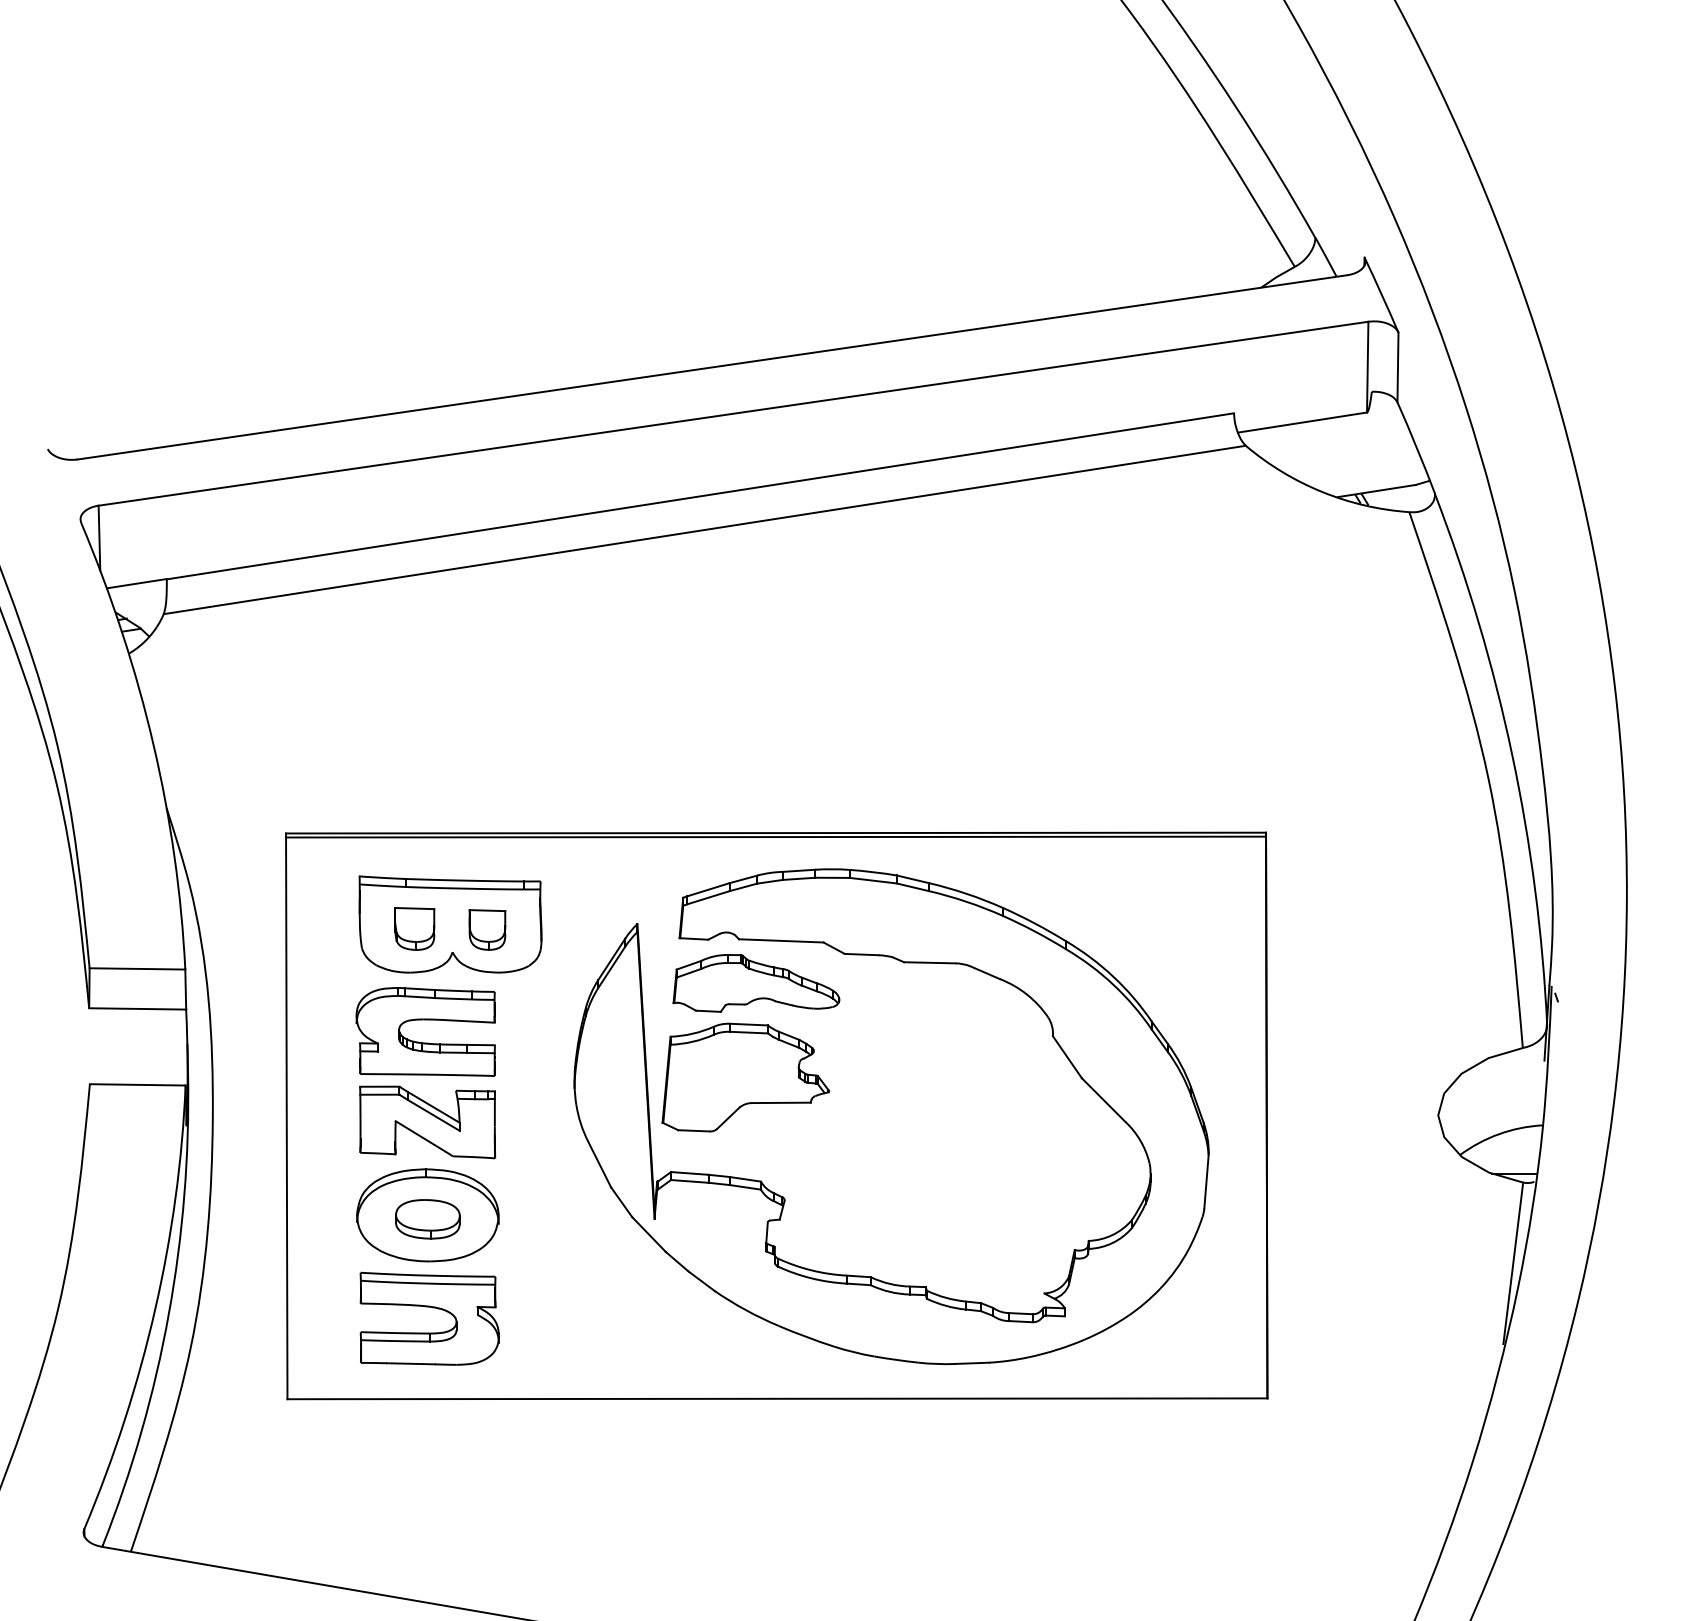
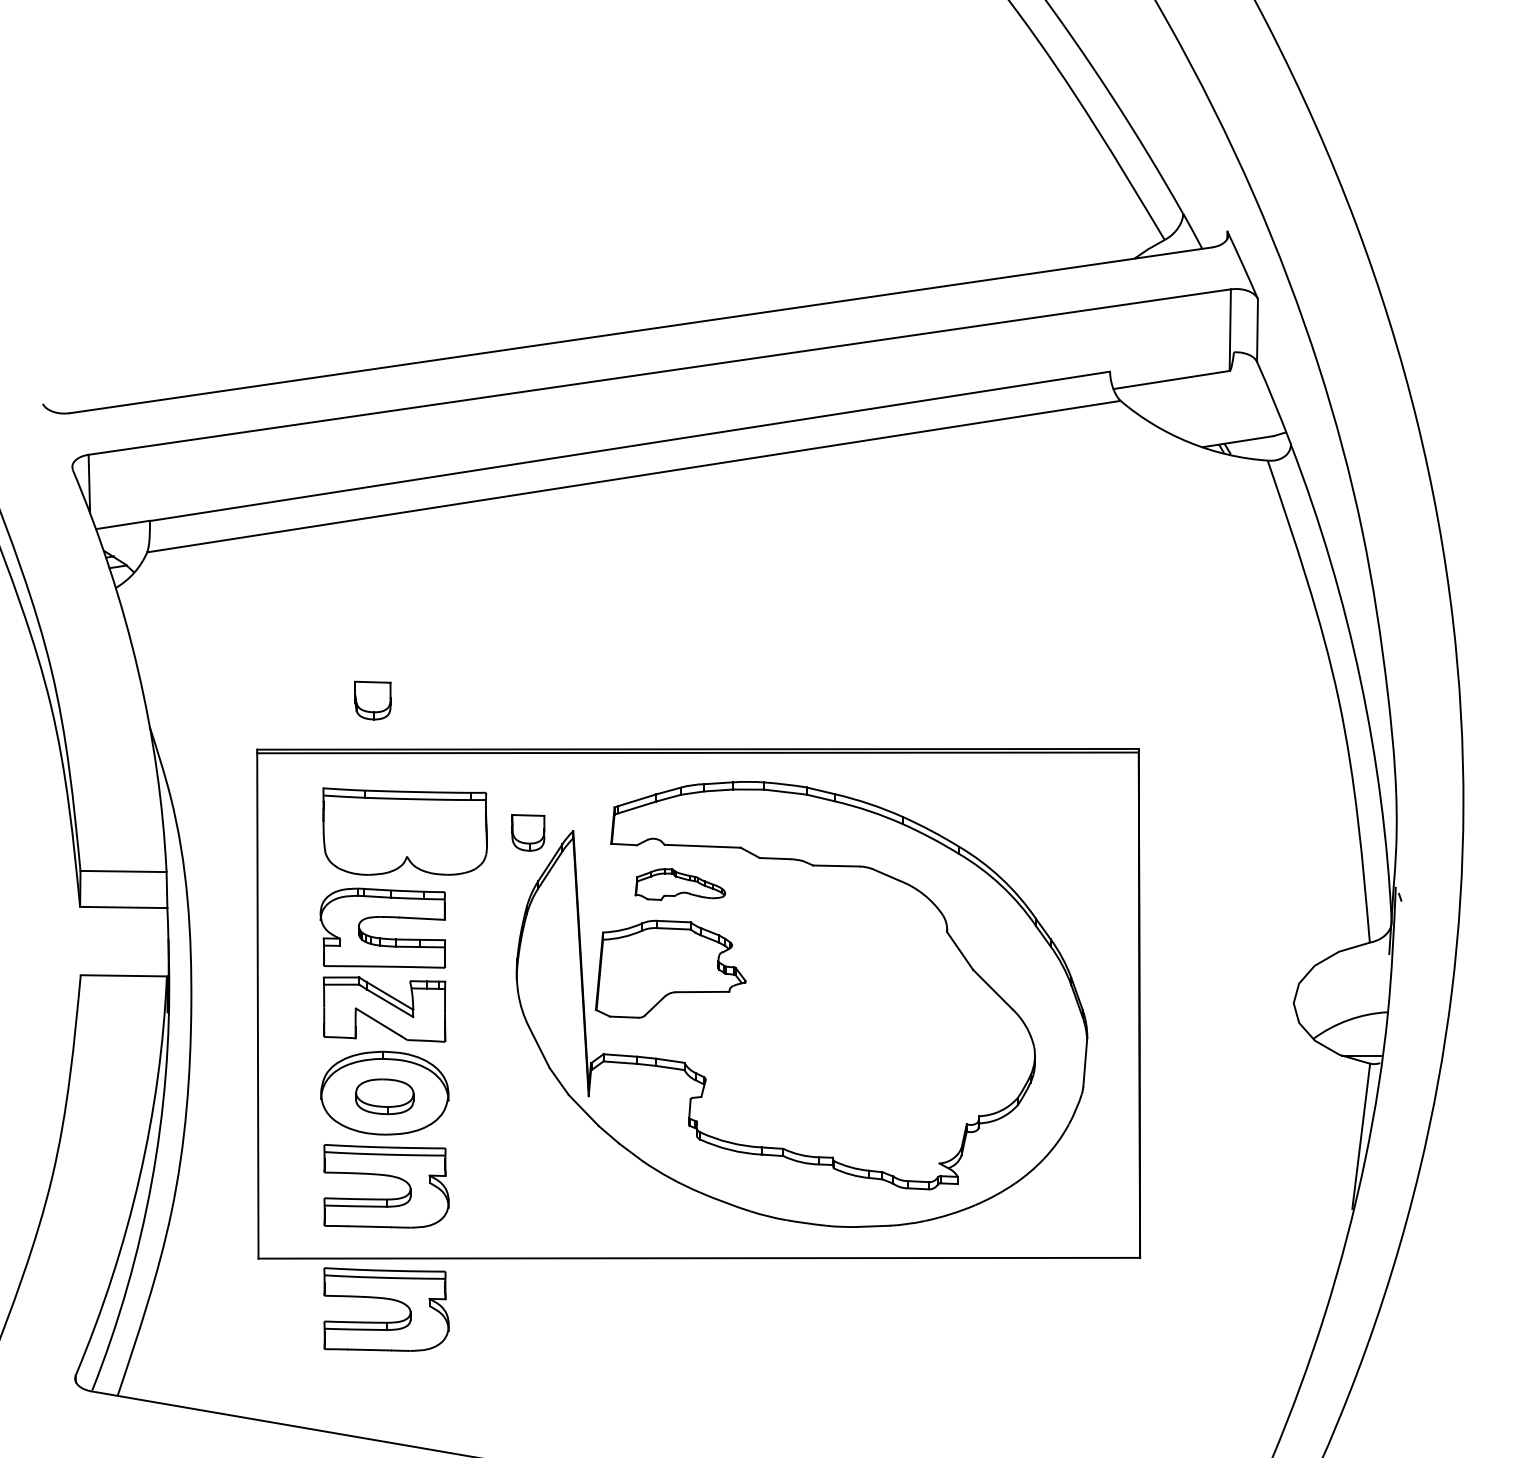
part: (414, 928) -> (372, 700), moved
part: (487, 929) -> (528, 832), moved
part: (756, 983) -> (680, 884), size x0.6
part: (433, 1445) -> (389, 1300), added

